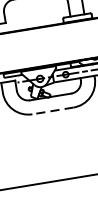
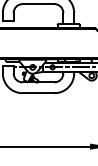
line: (53, 111) -> (38, 93), dashed -> solid

